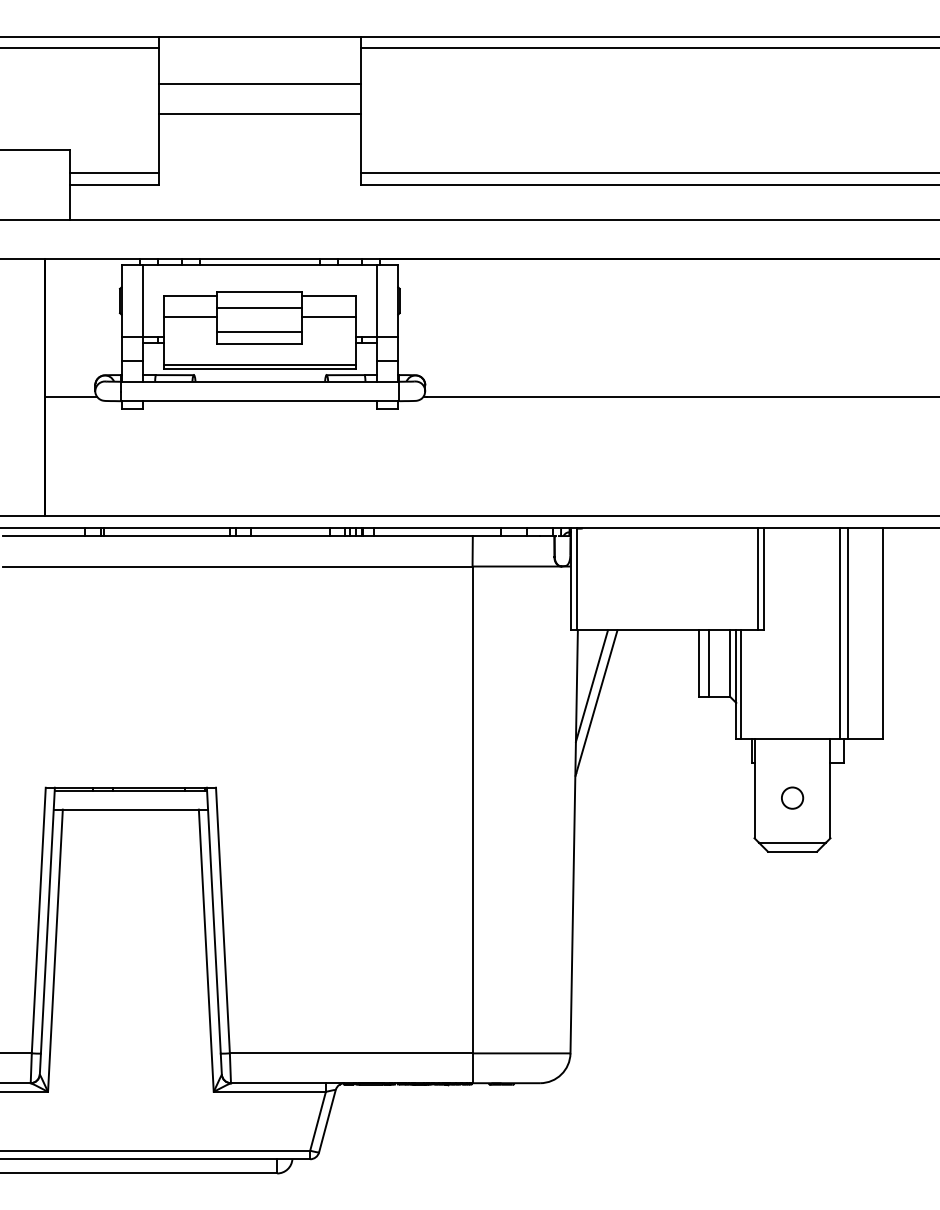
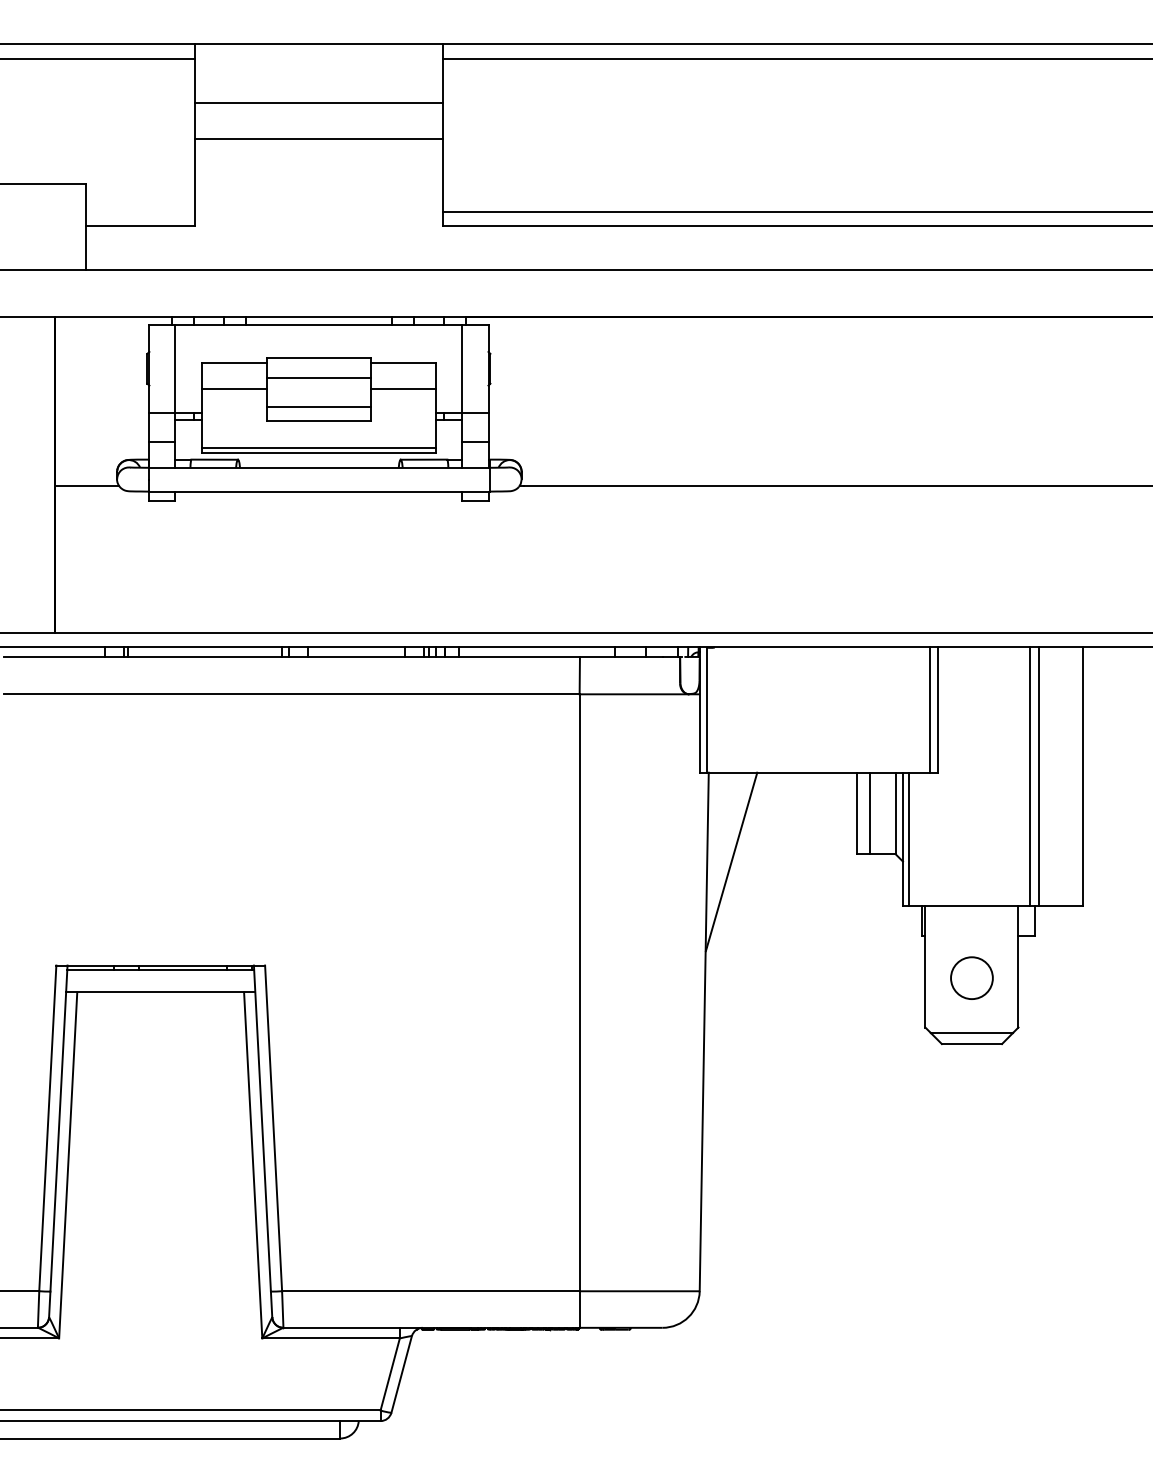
line: (114, 172) -> (140, 211), removed
line: (591, 685) -> (725, 840), removed
circle: (792, 798) -> (971, 978), size x1.6

